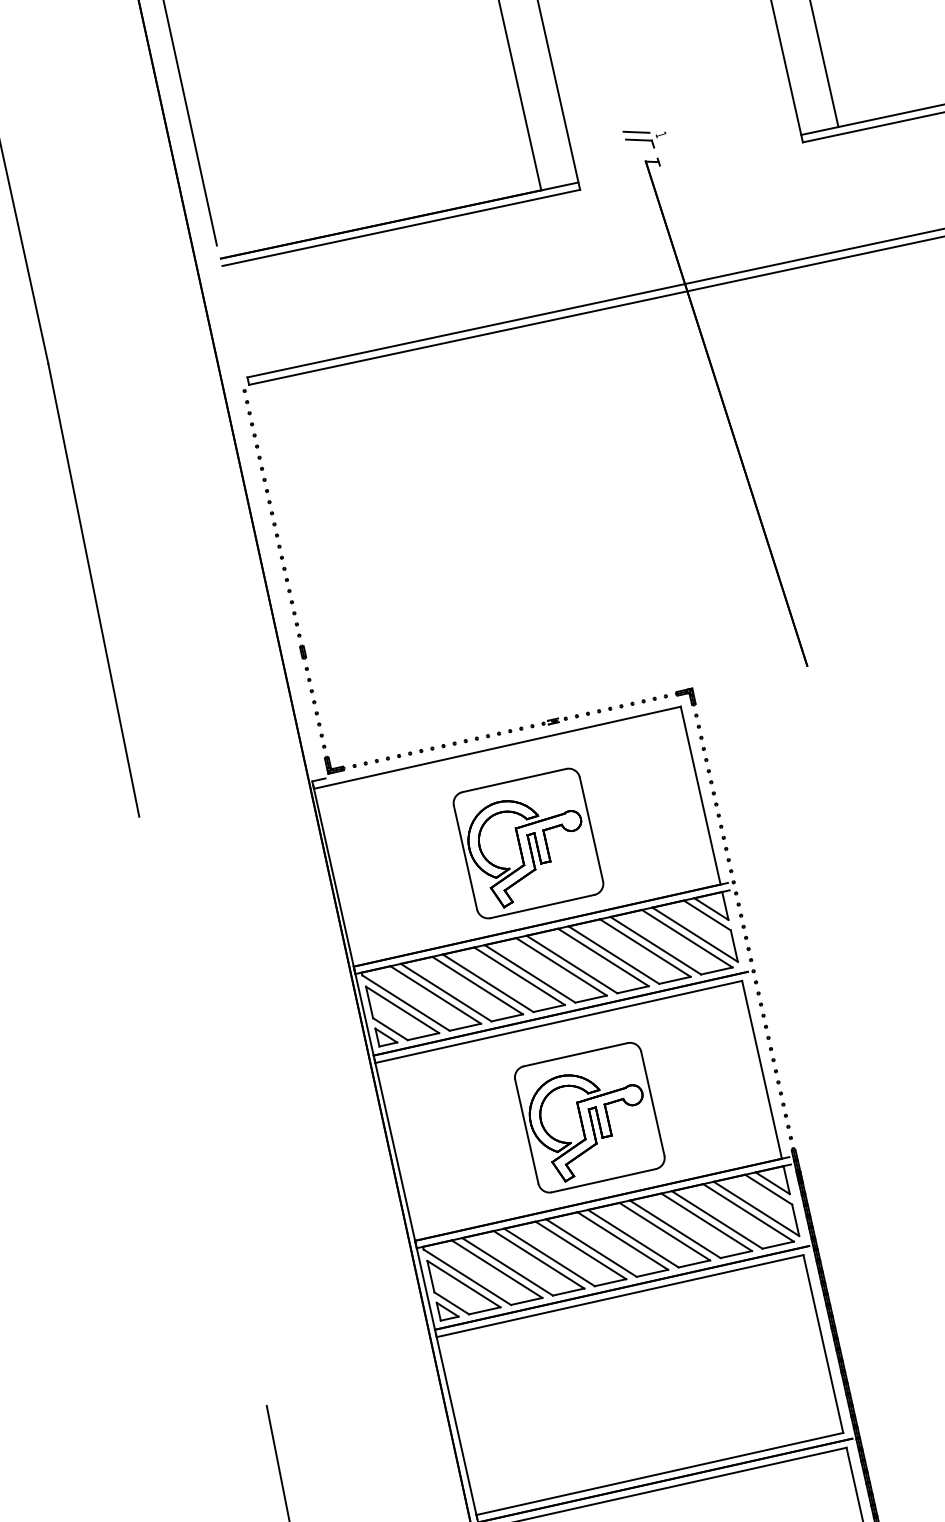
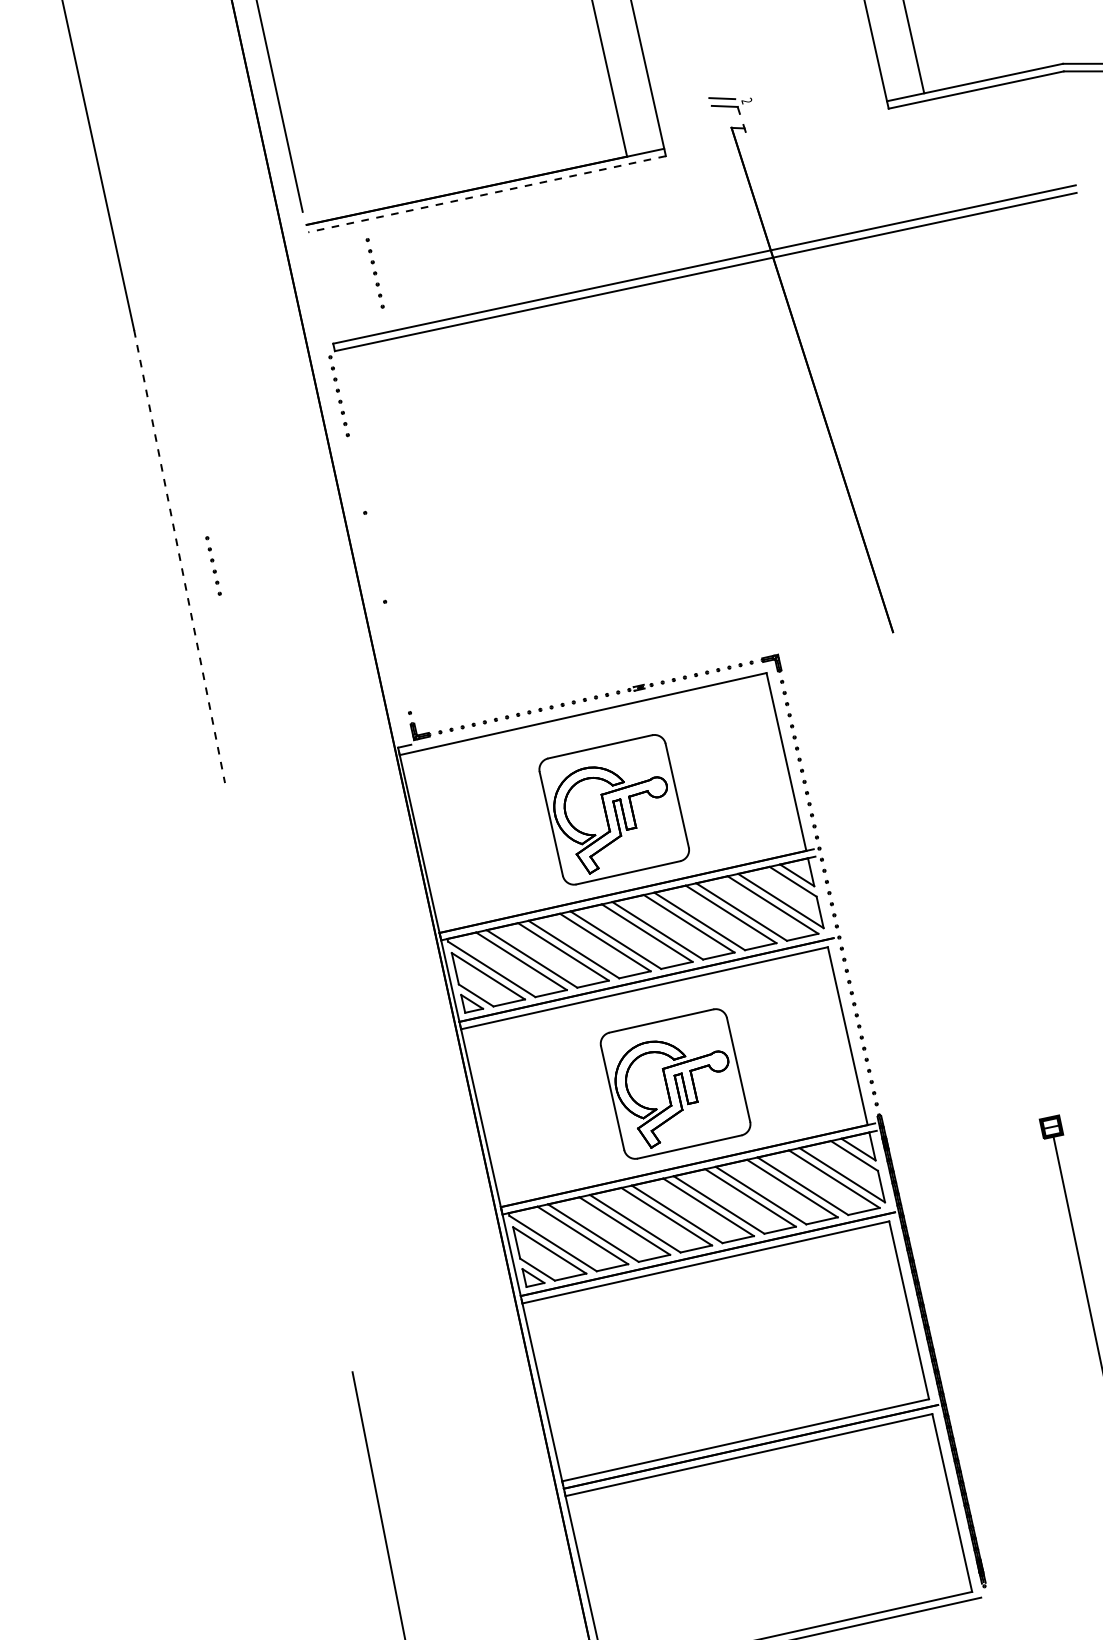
text: (660, 133) -> (746, 99), 1 -> 2
line: (401, 228) -> (487, 194), solid -> dashed
part: (270, 507) -> (213, 565), moved
line: (93, 590) -> (179, 556), solid -> dashed
part: (288, 591) -> (374, 273), moved
part: (310, 691) -> (396, 657), removed

